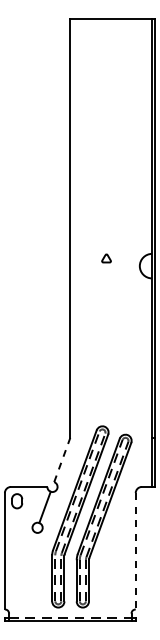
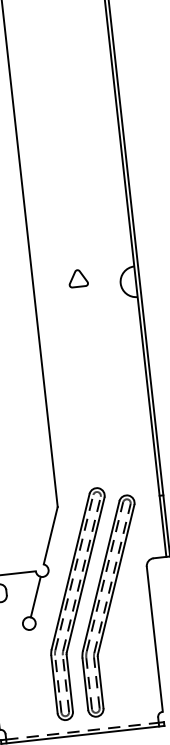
part: (106, 258) -> (78, 278), size x1.67
line: (62, 460) -> (51, 536), dashed -> solid
line: (135, 551) -> (154, 639), dashed -> solid

